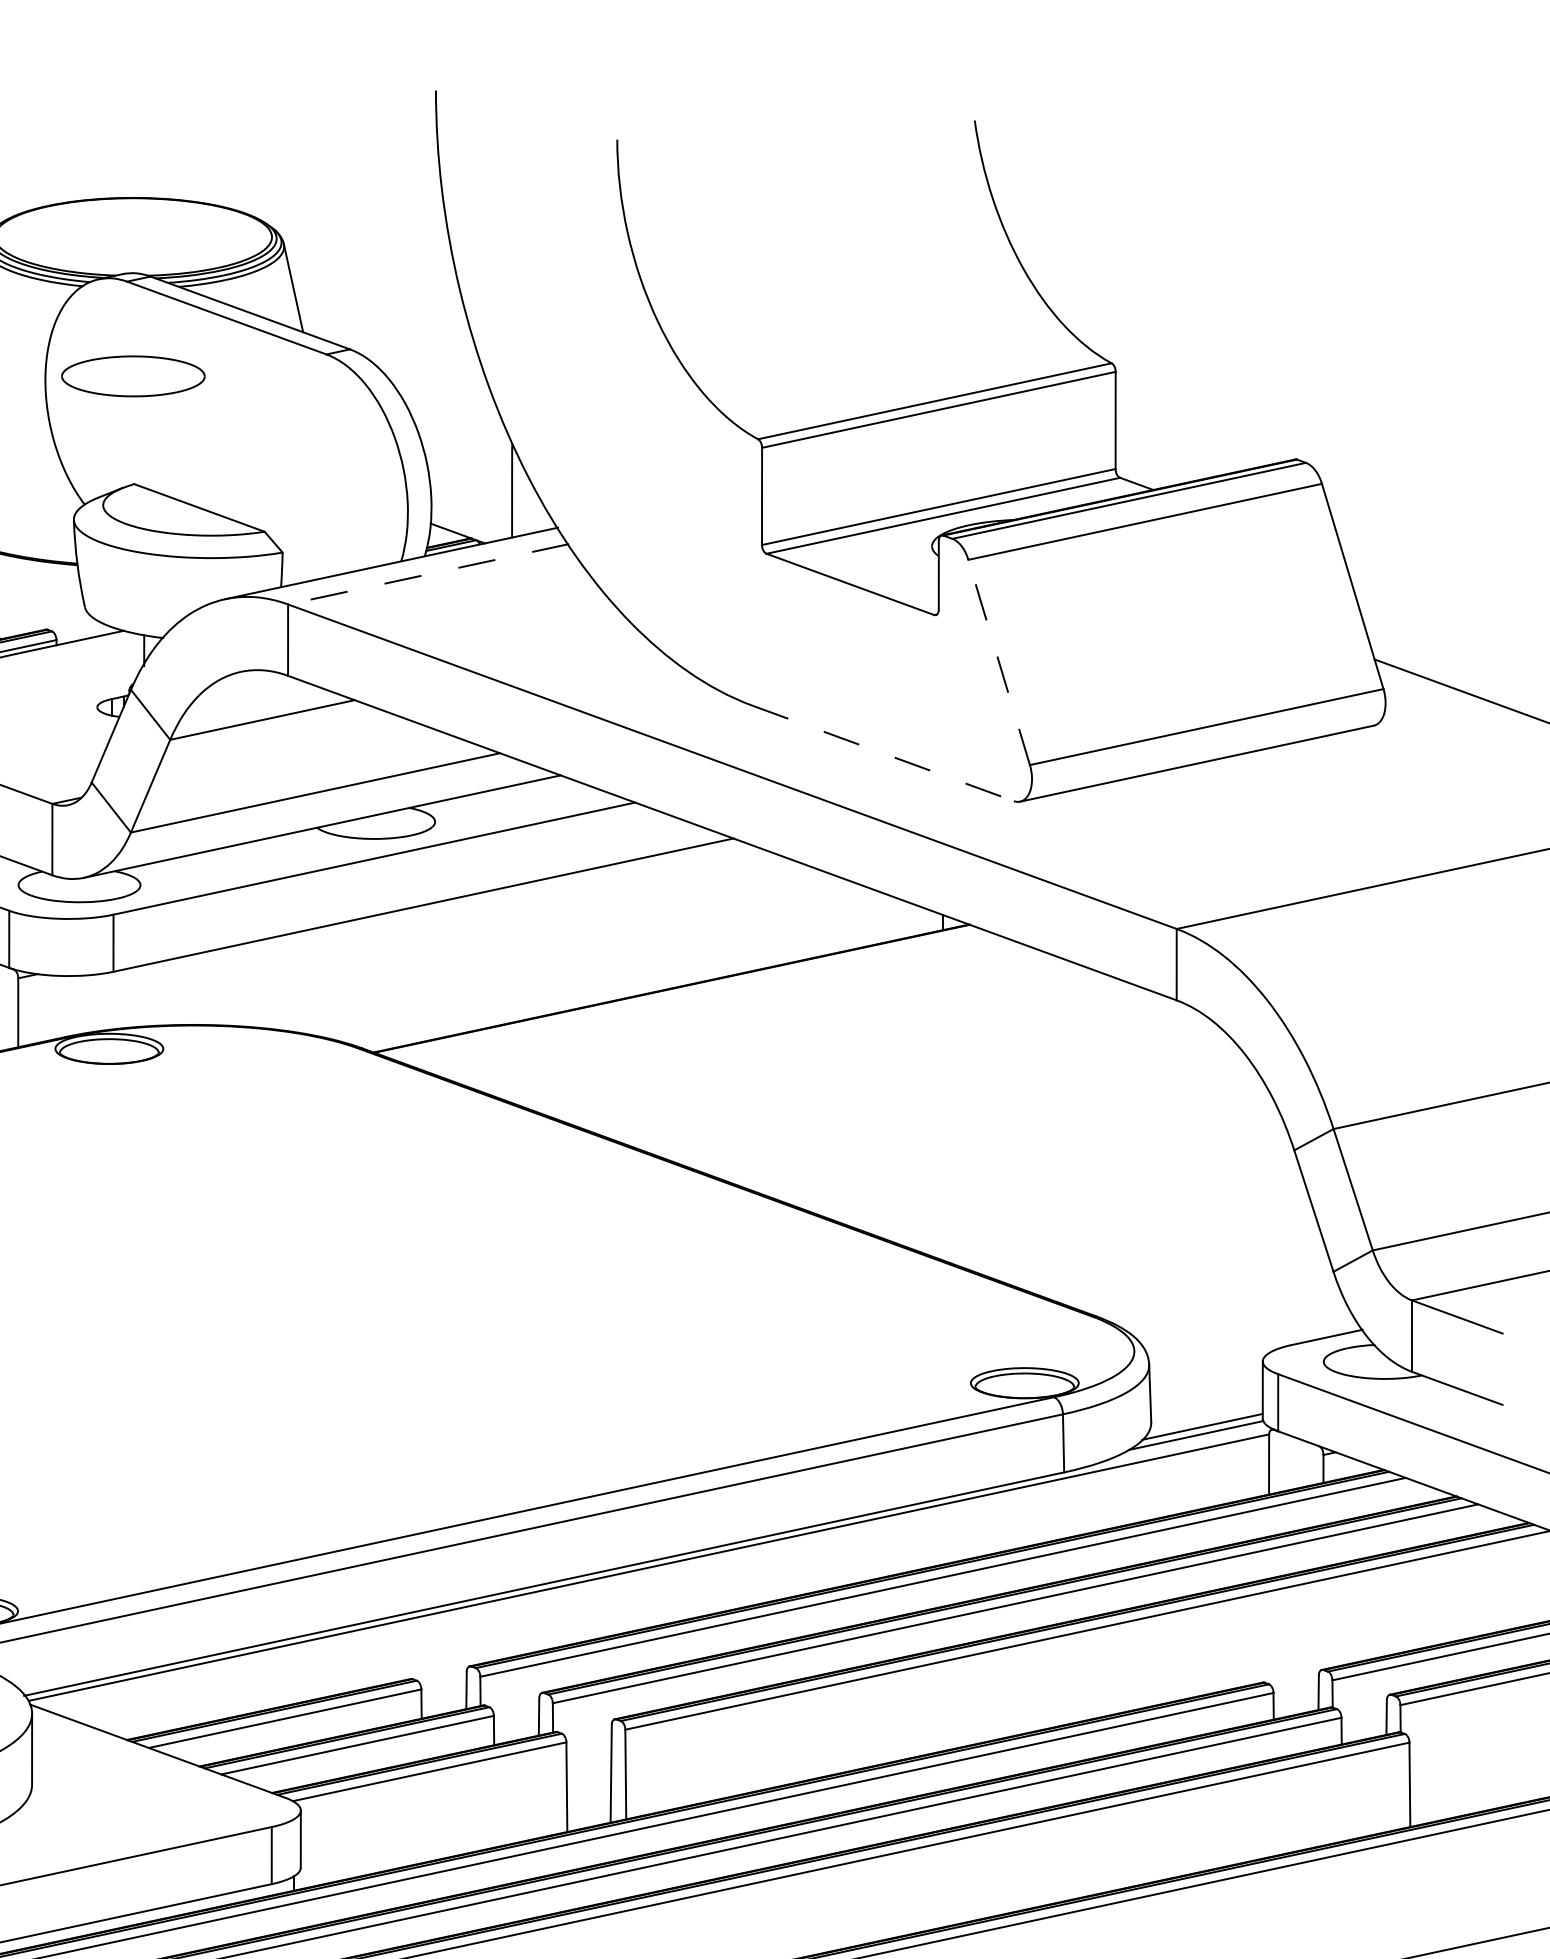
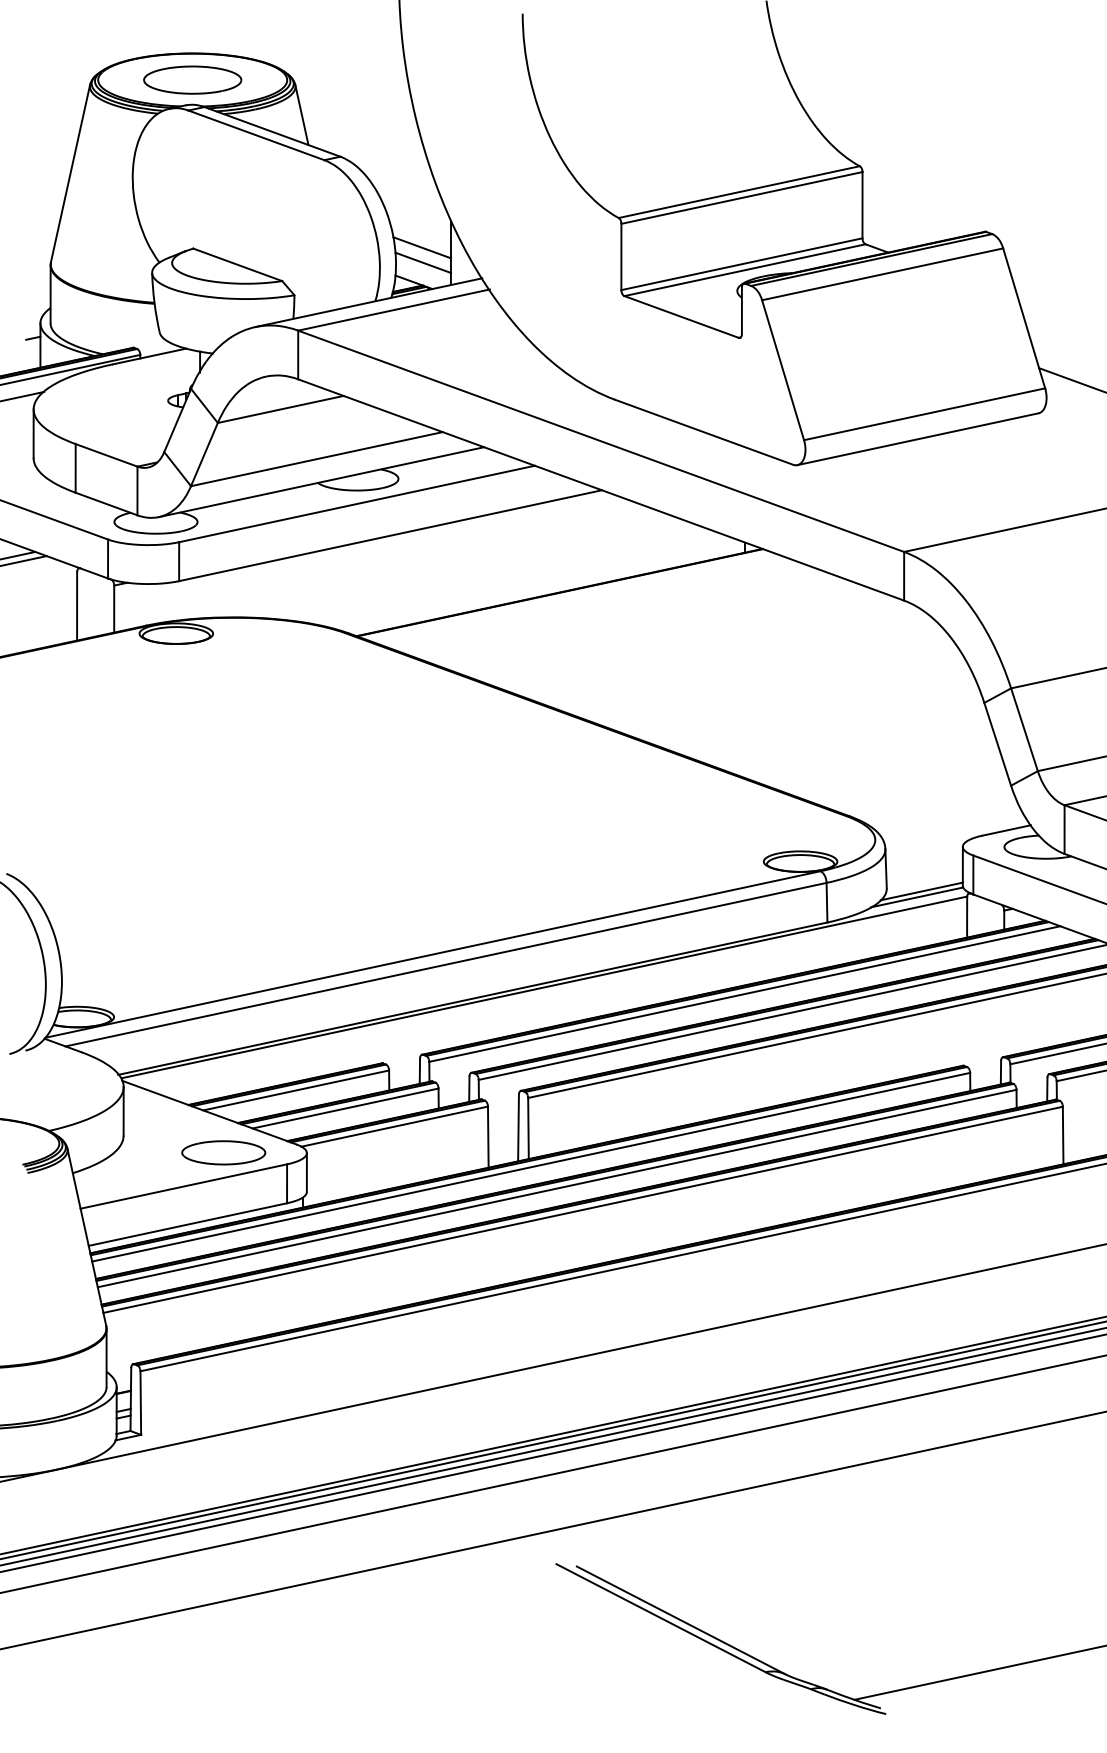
part: (133, 375) -> (192, 79), moved
line: (468, 482) -> (421, 247), added
line: (470, 504) -> (422, 262), added
line: (427, 574) -> (393, 310), dashed -> solid
line: (998, 661) -> (782, 369), dashed -> solid
line: (883, 753) -> (704, 432), dashed -> solid
part: (178, 1809) -> (223, 1152), added

